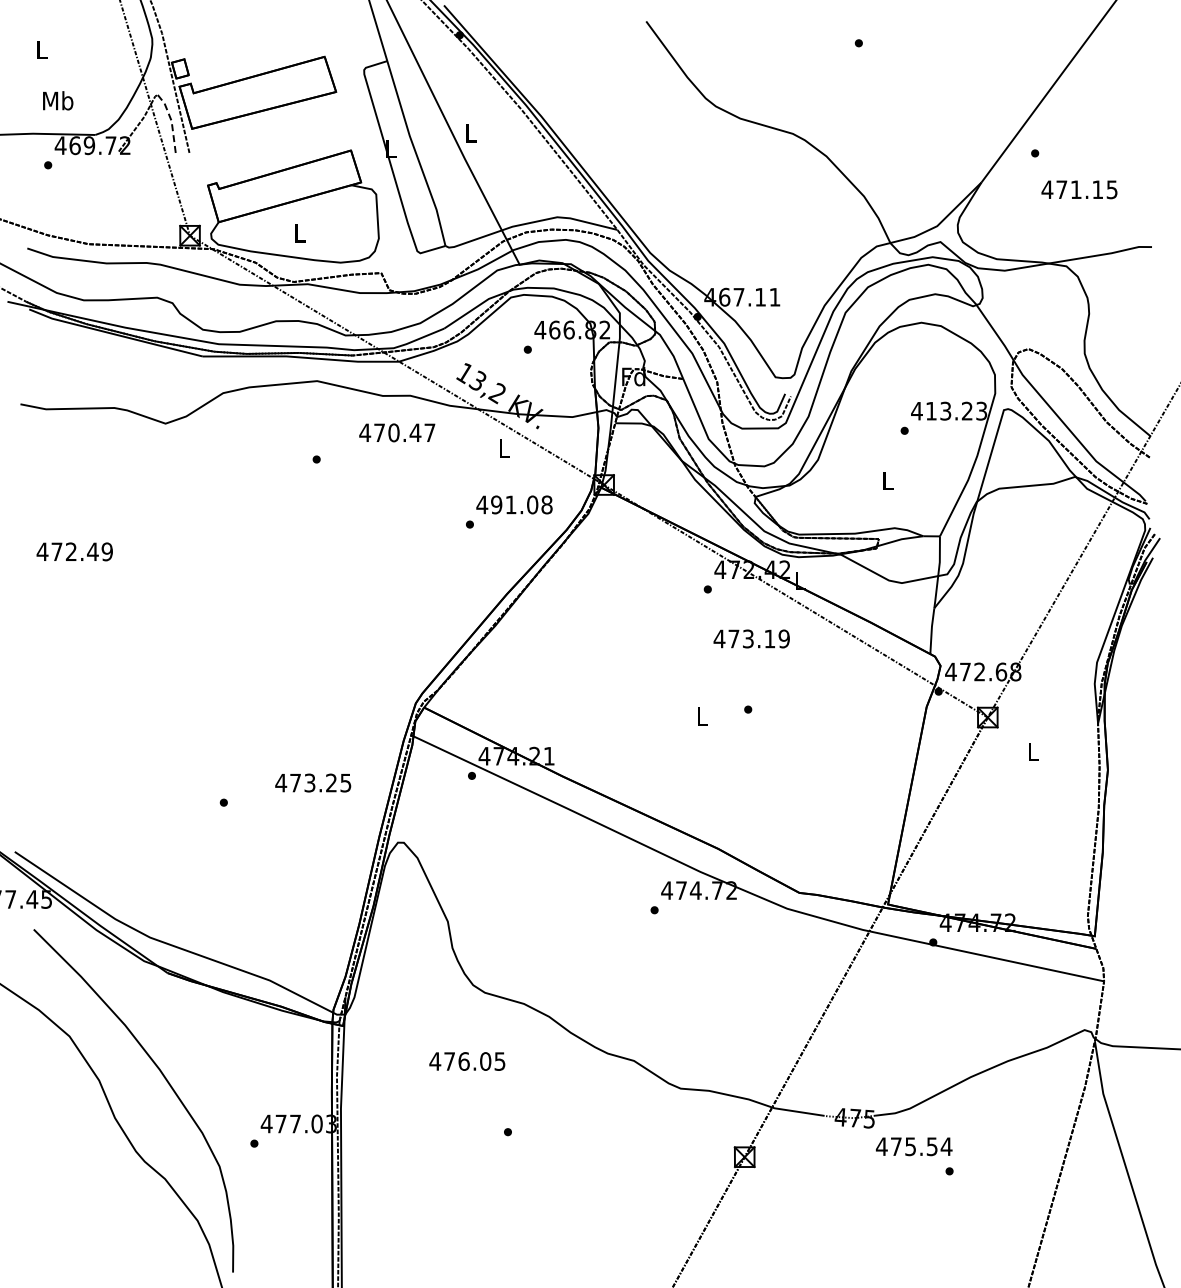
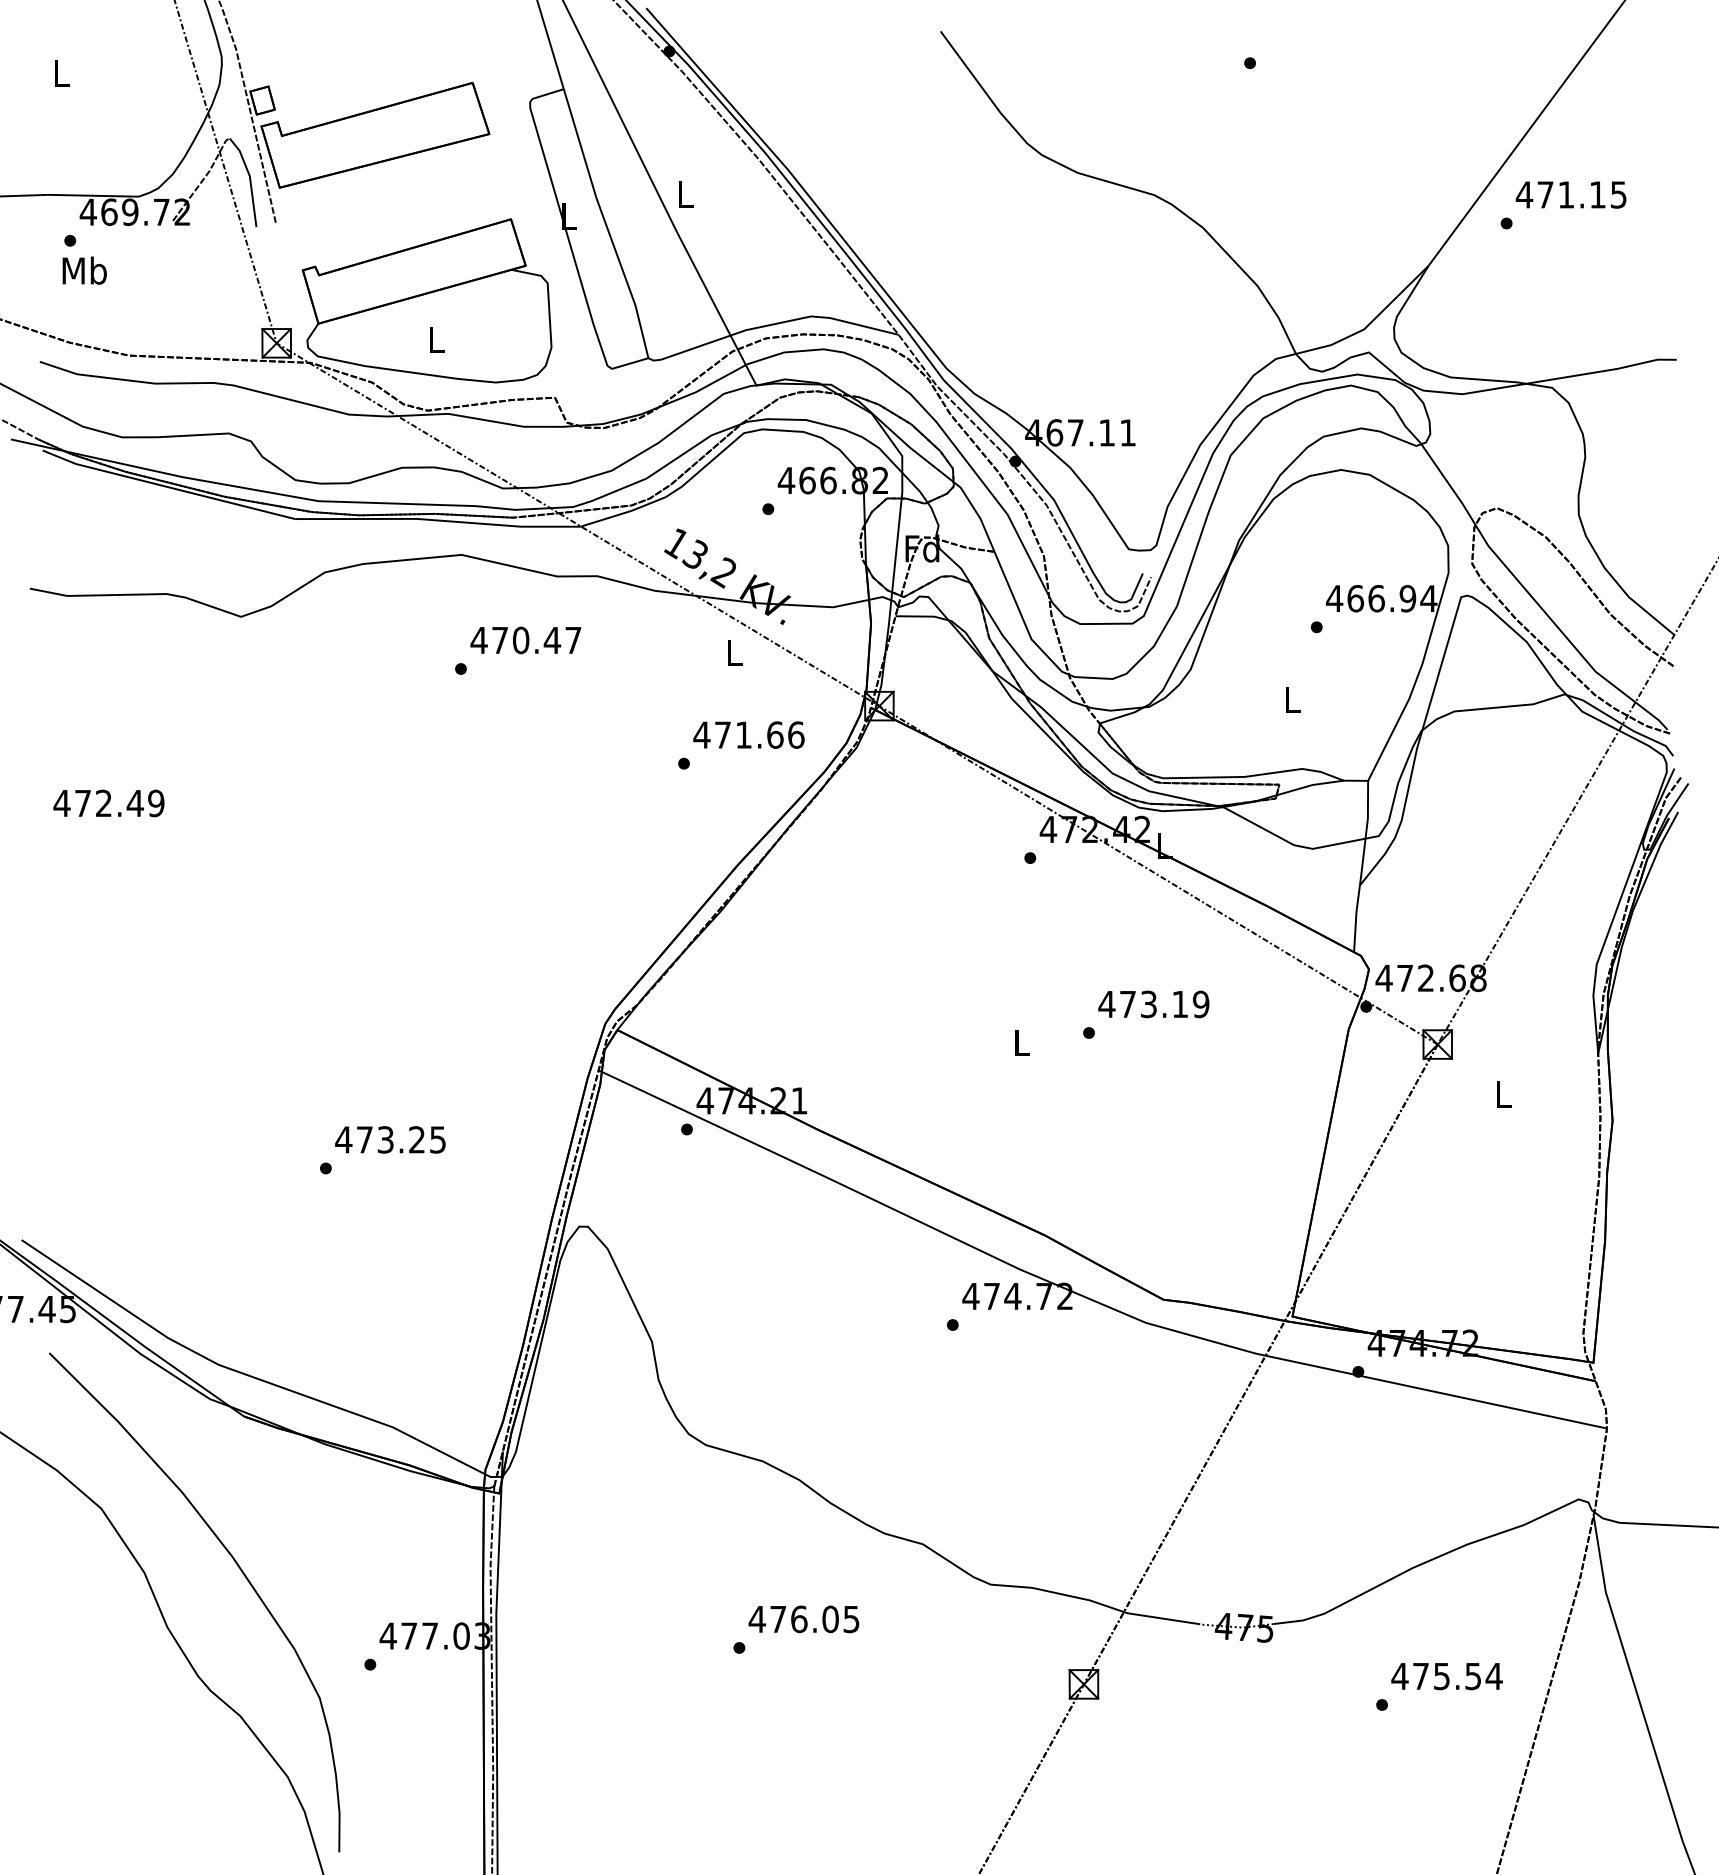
text: (58, 100) -> (85, 270), moved
line: (171, 122) -> (249, 178), dashed -> solid
text: (1079, 189) -> (1571, 194), moved
text: (956, 410) -> (1392, 597), 413.23 -> 466.94
text: (397, 432) -> (526, 639), moved
text: (521, 504) -> (759, 734), 491.08 -> 471.66
text: (751, 638) -> (1153, 1003), moved
text: (313, 782) -> (390, 1139), moved
text: (467, 1061) -> (804, 1619), moved
text: (914, 1146) -> (1447, 1676), moved

